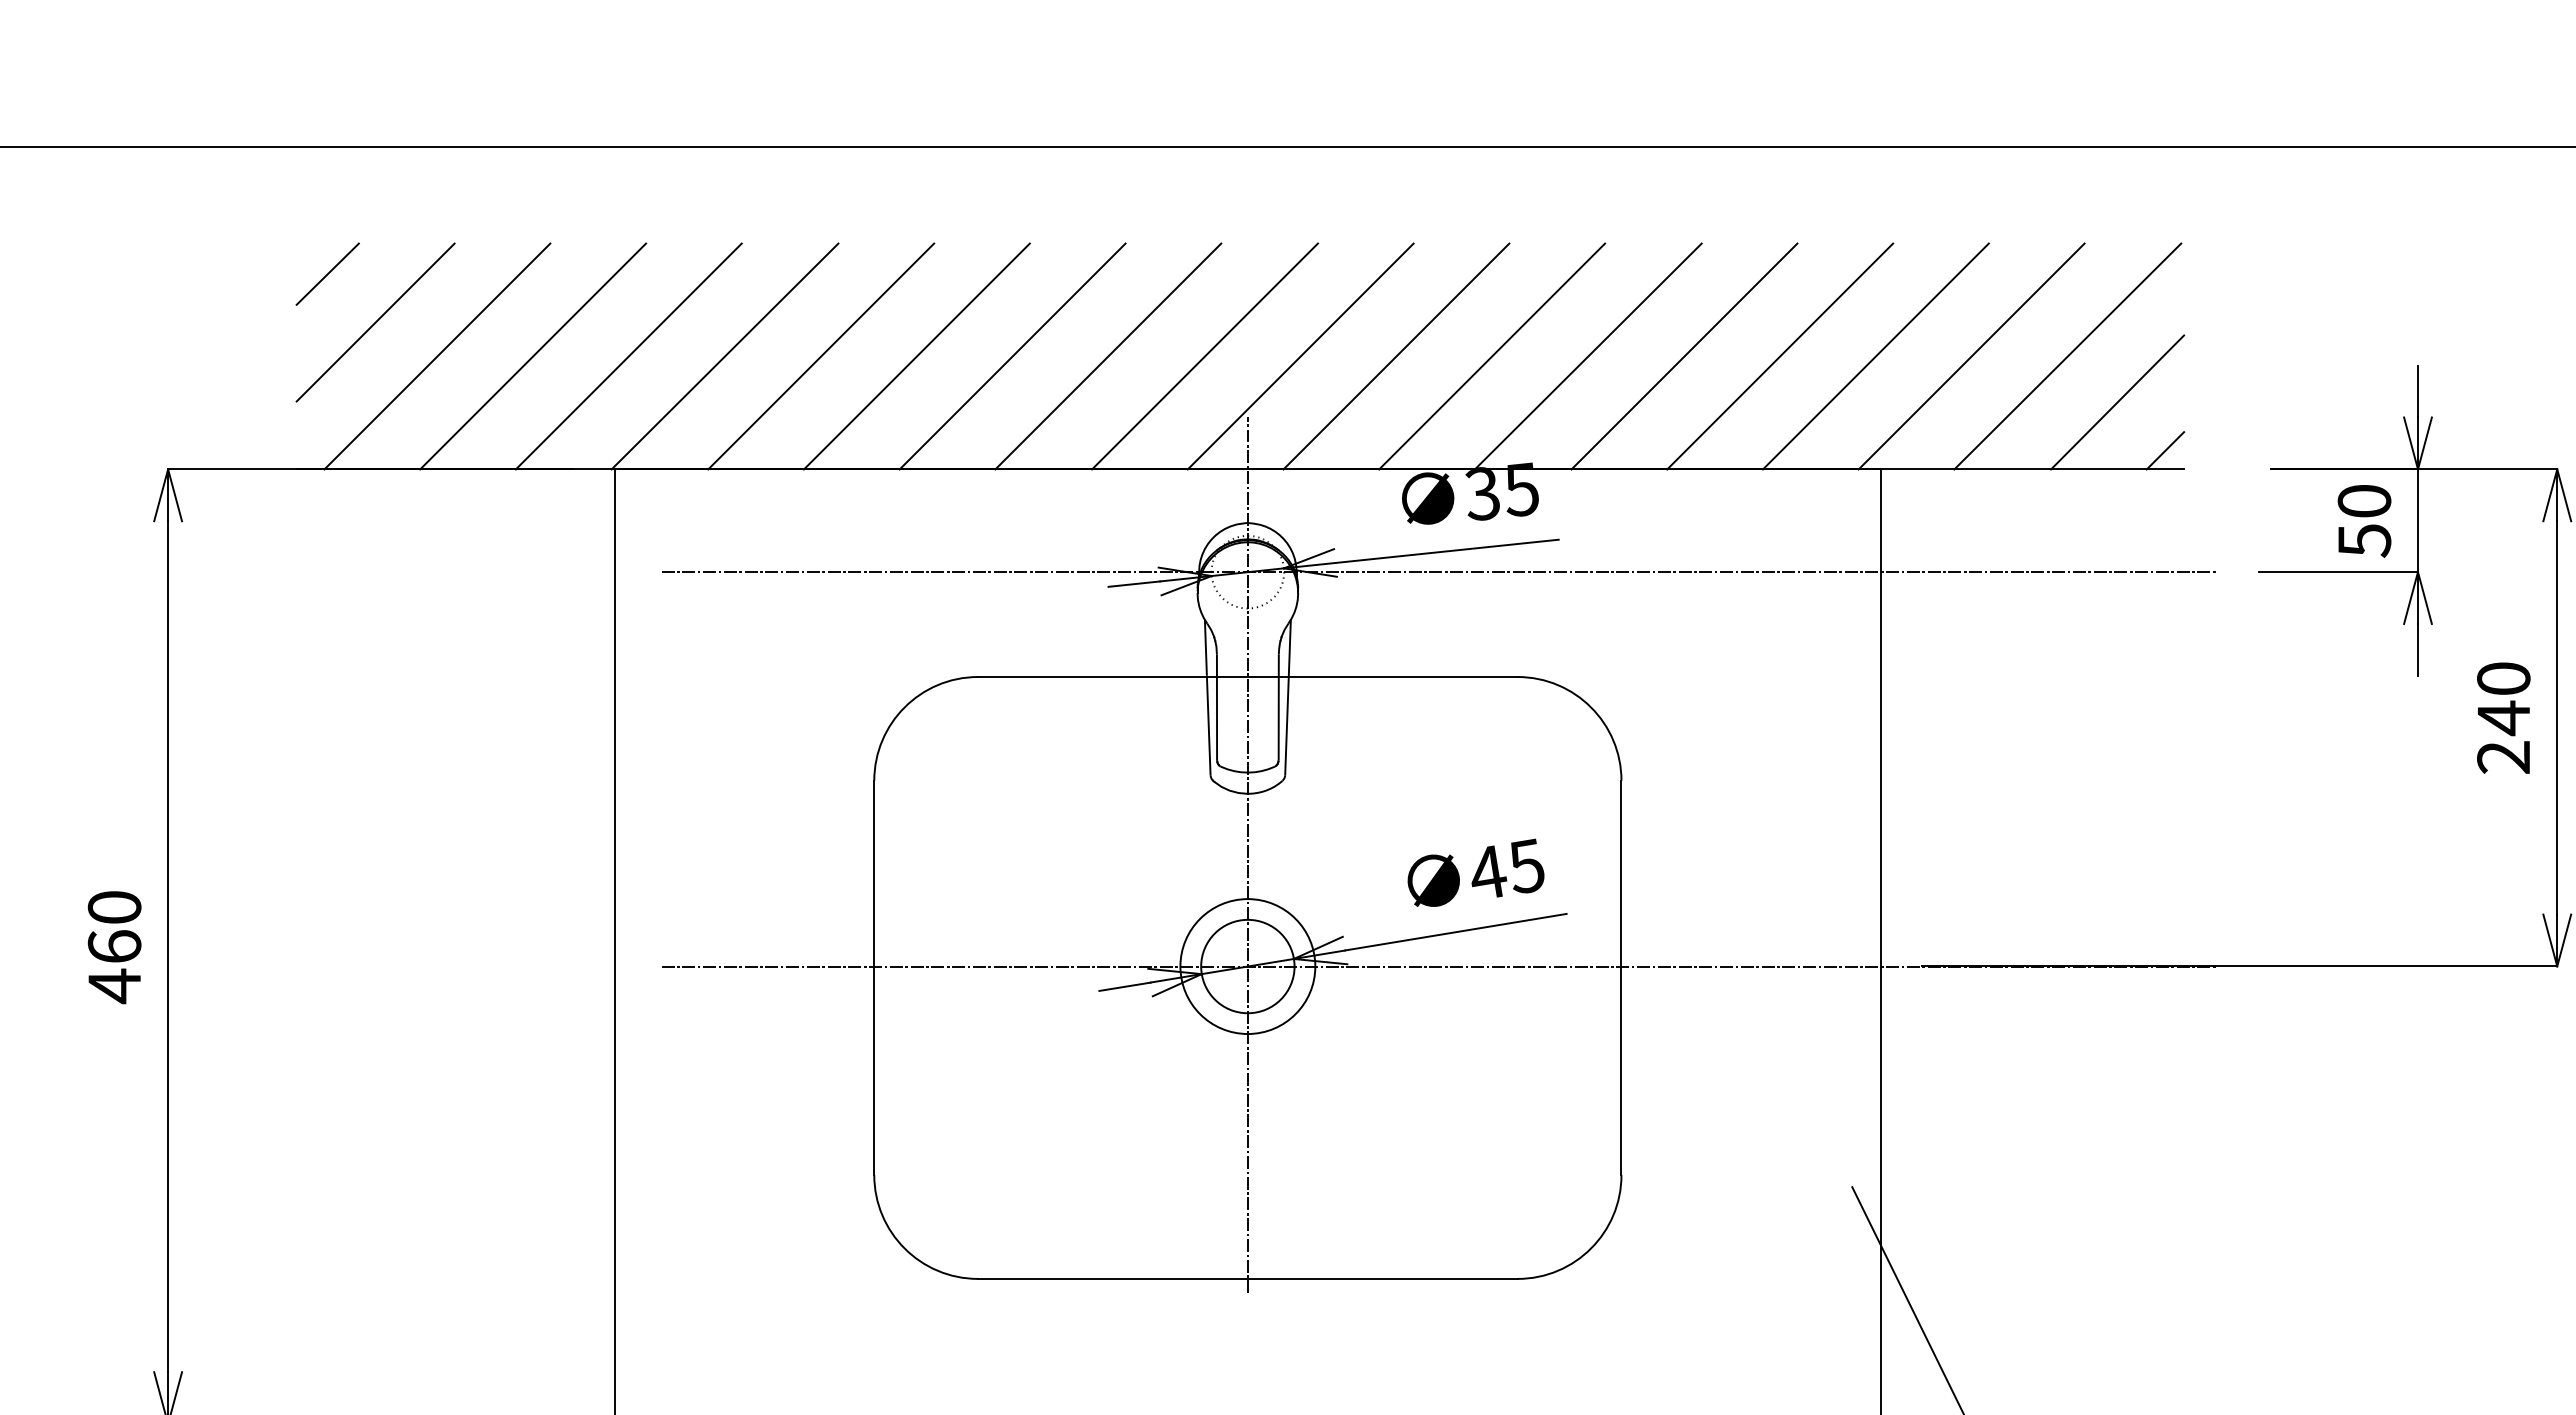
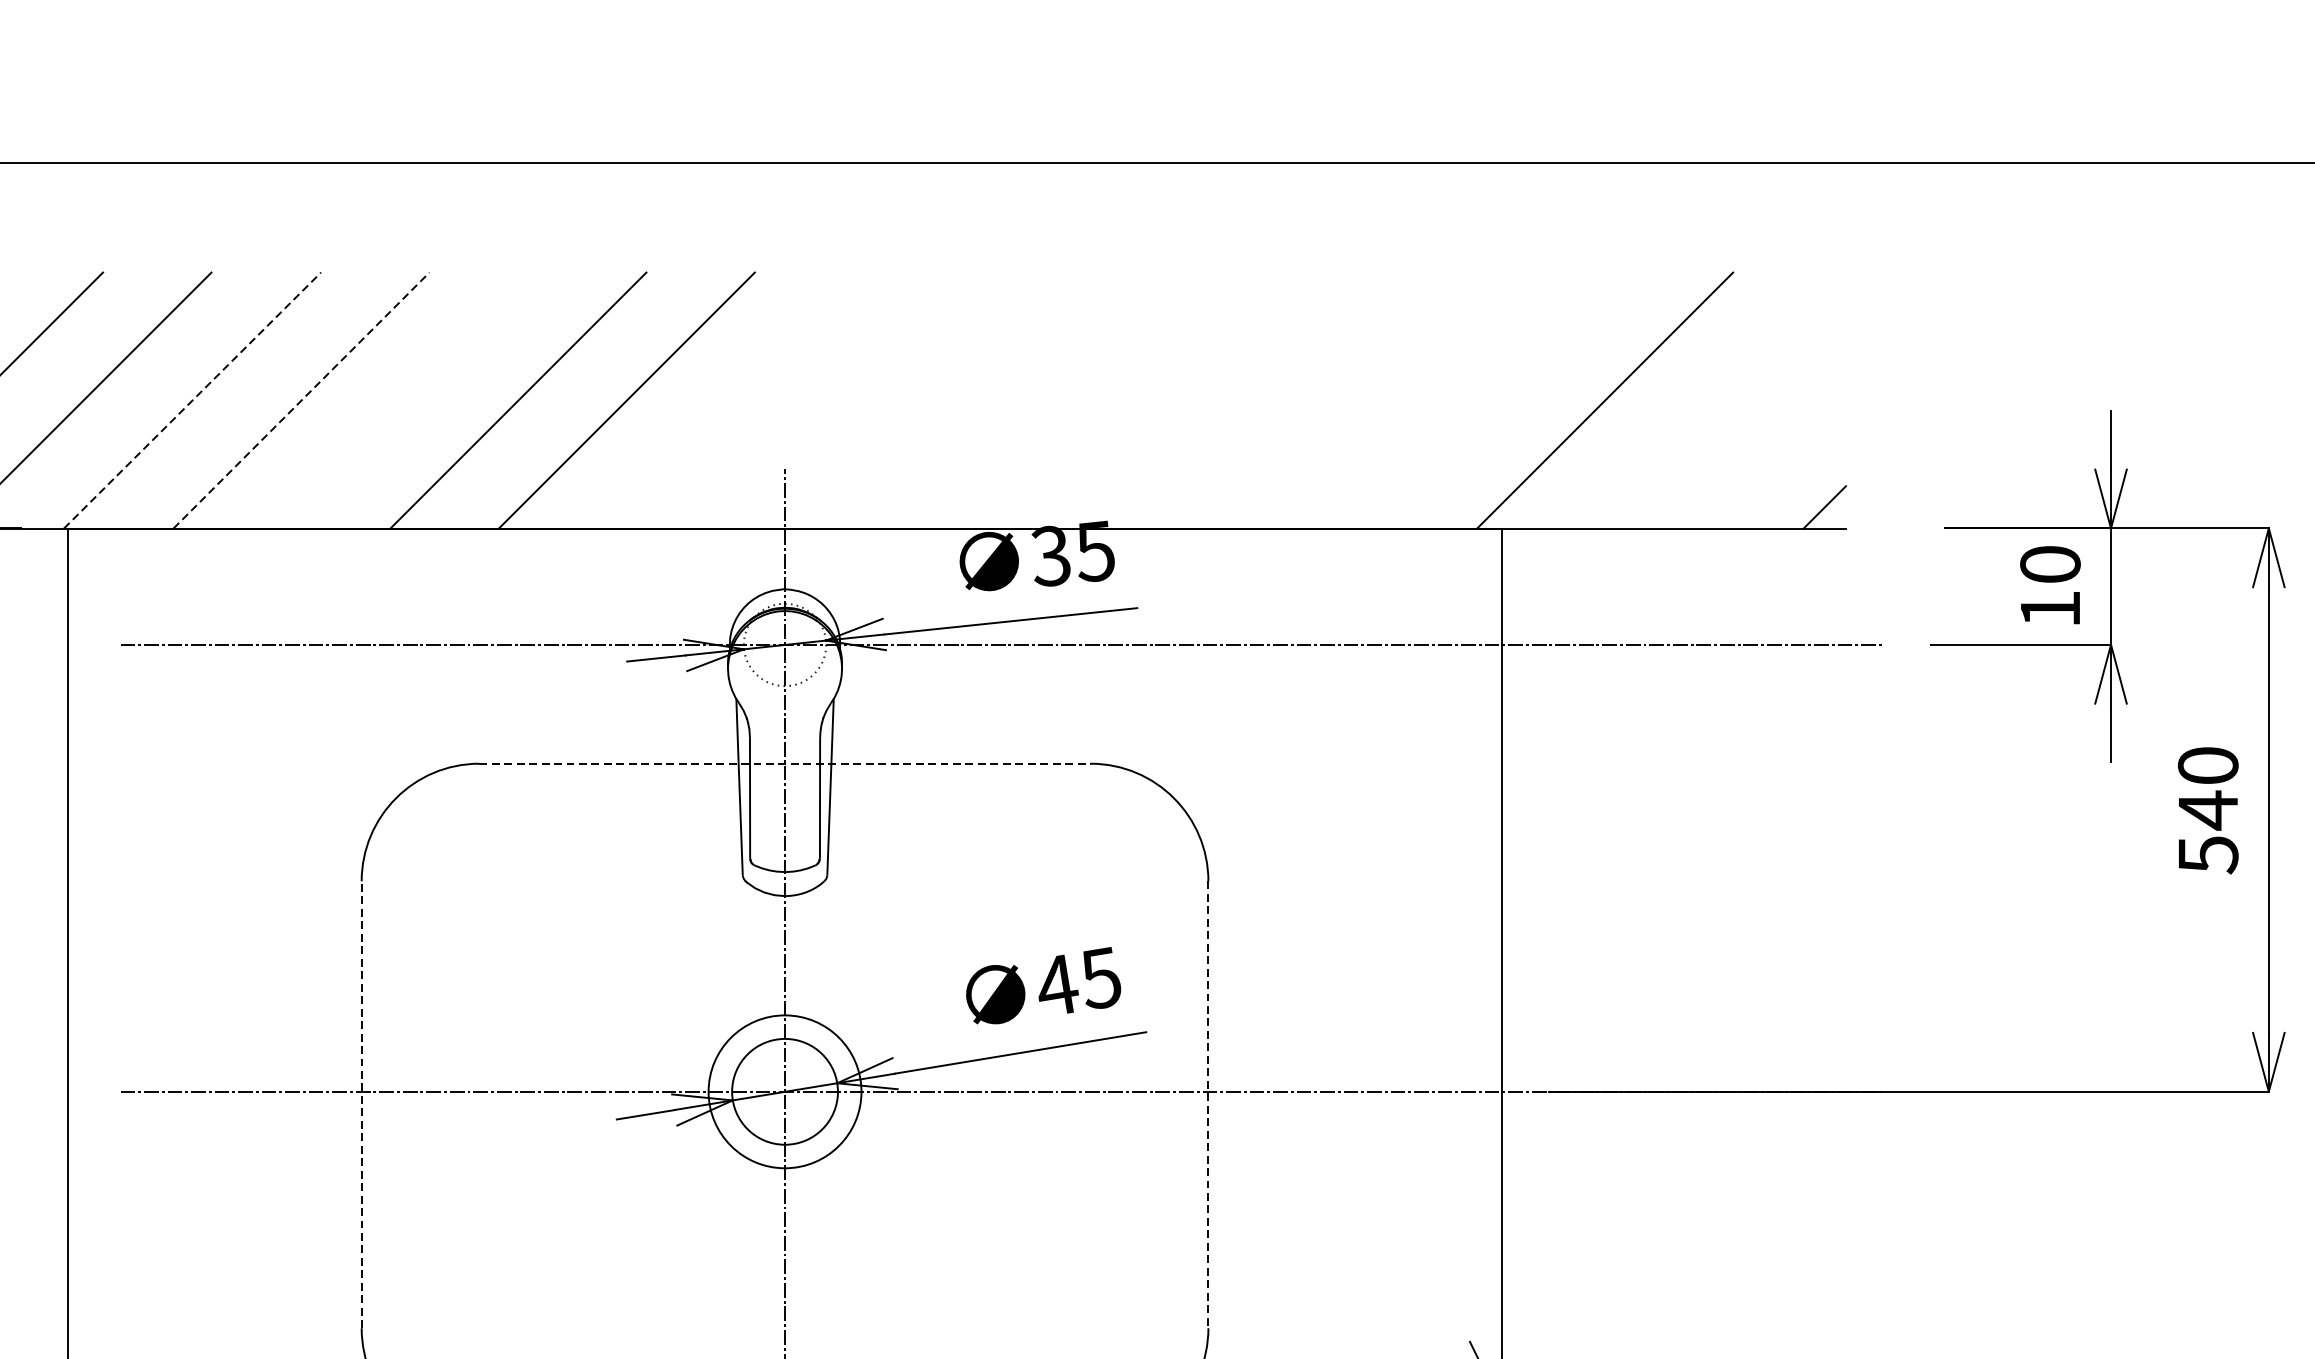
line: (725, 356) -> (193, 400), solid -> dashed
line: (821, 356) -> (301, 400), solid -> dashed
line: (916, 356) -> (409, 400), removed
line: (1204, 356) -> (735, 400), removed
line: (1300, 356) -> (844, 400), removed
line: (1396, 356) -> (953, 400), removed
line: (1492, 356) -> (1062, 400), removed
line: (1587, 356) -> (1169, 400), removed
line: (1684, 356) -> (1279, 400), removed
line: (1780, 356) -> (1388, 400), removed
line: (1875, 356) -> (1496, 400), removed
line: (2067, 356) -> (1713, 400), removed
line: (2117, 402) -> (1770, 452), removed
text: (2364, 540) -> (2050, 609), 50 -> 10
line: (1247, 677) -> (784, 764), solid -> dashed
text: (2503, 757) -> (2207, 854), 240 -> 540
line: (874, 977) -> (361, 1104), solid -> dashed
line: (1621, 978) -> (1208, 1105), solid -> dashed

